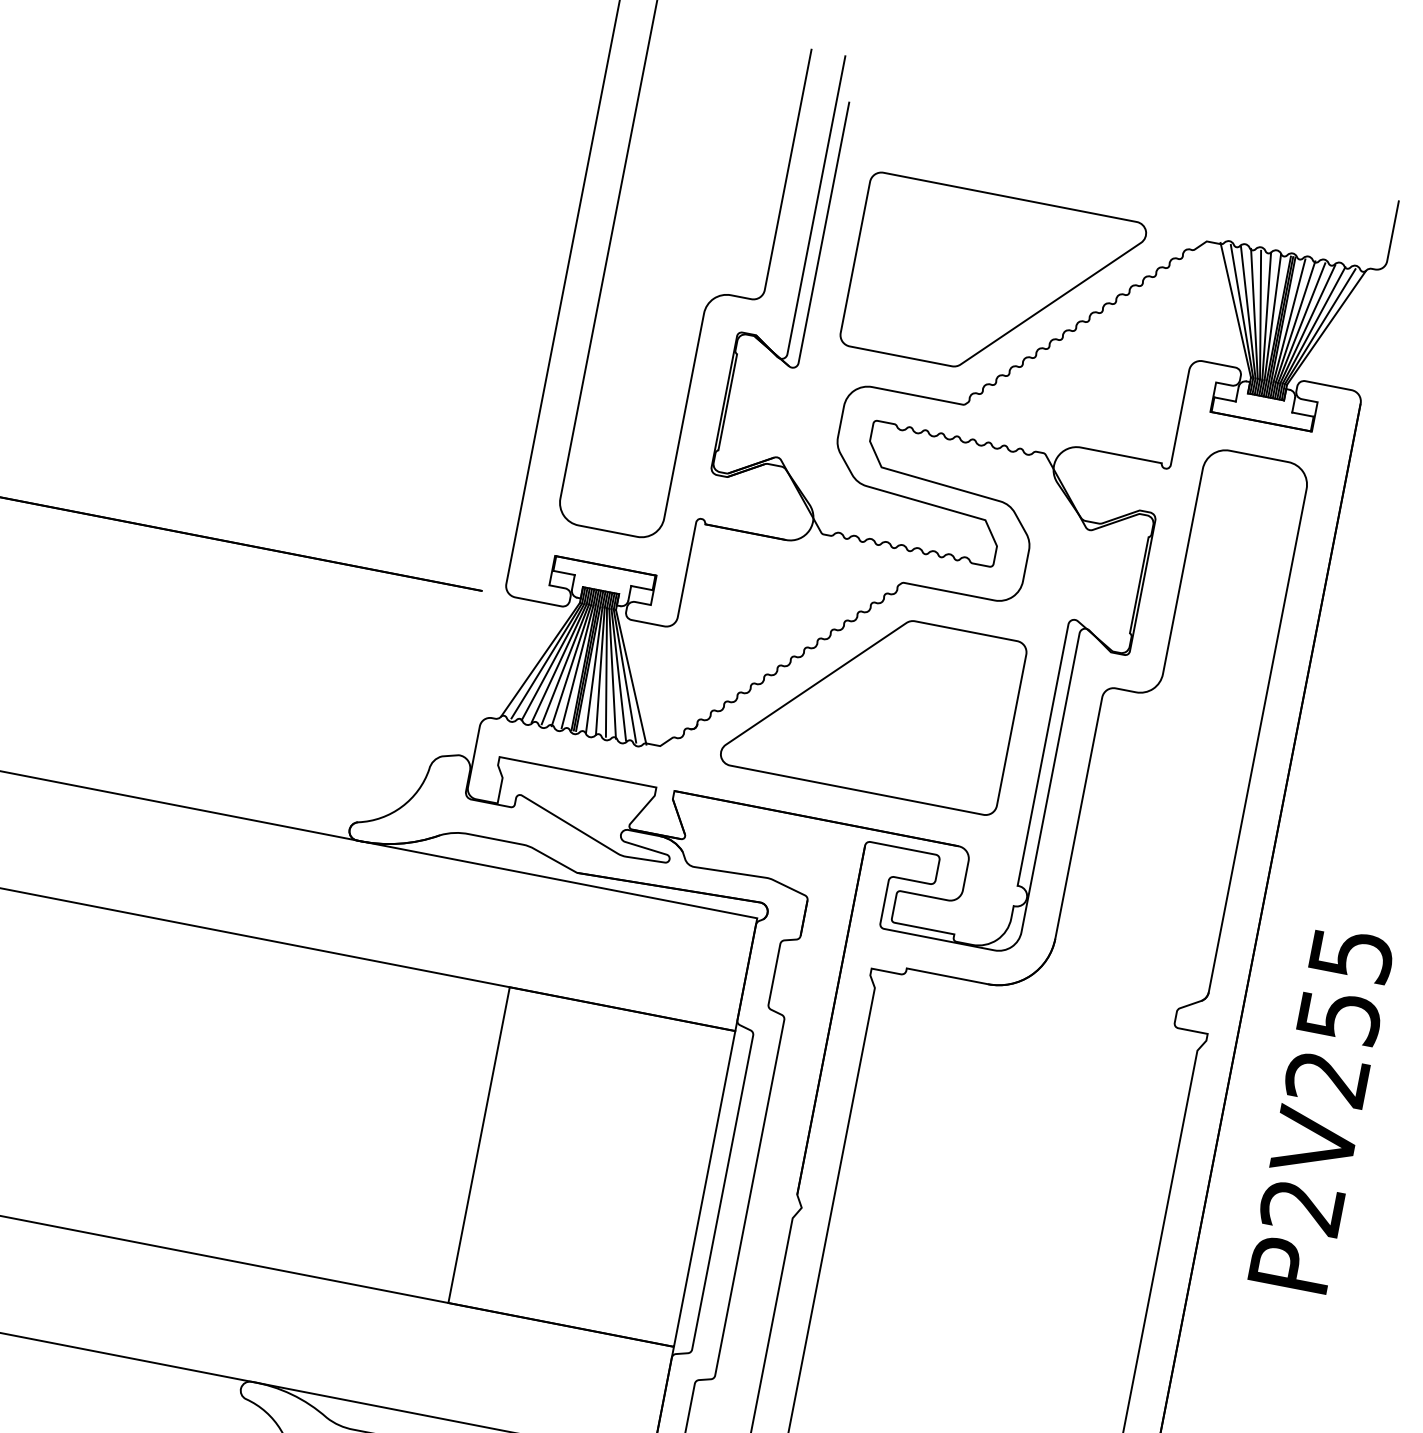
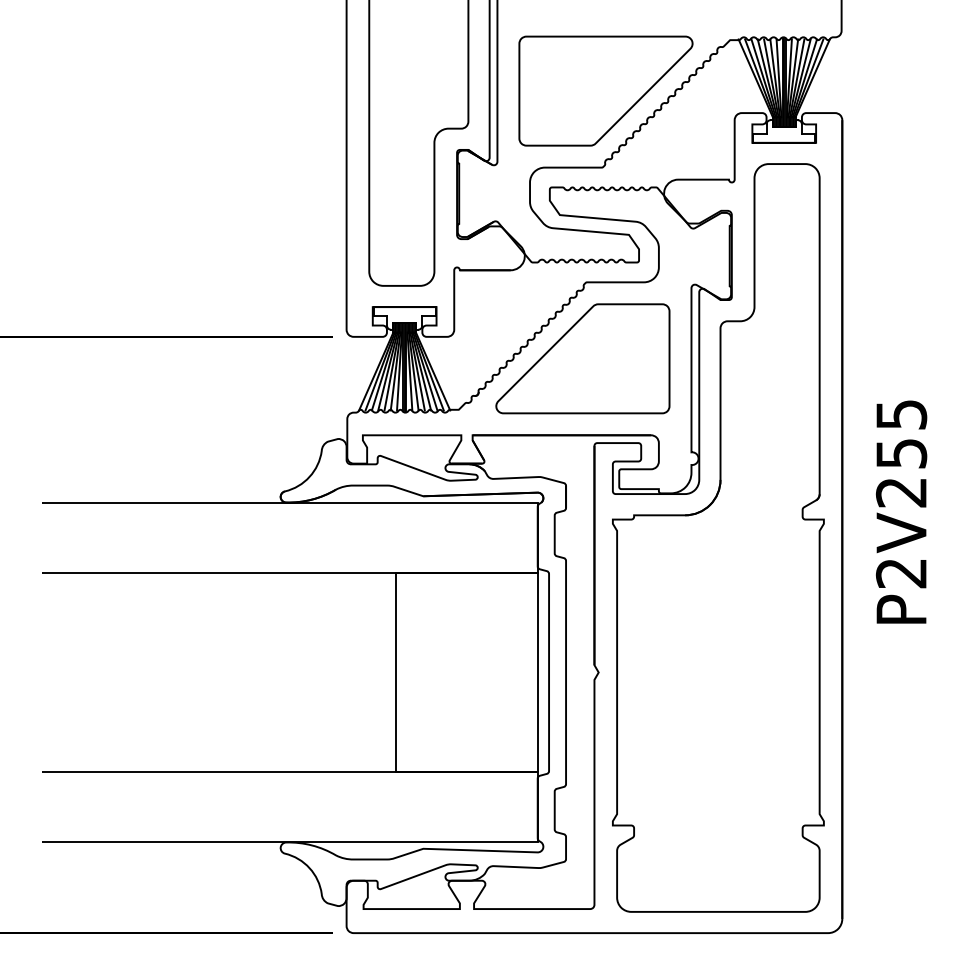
text: (1321, 1108) -> (901, 511), moved

